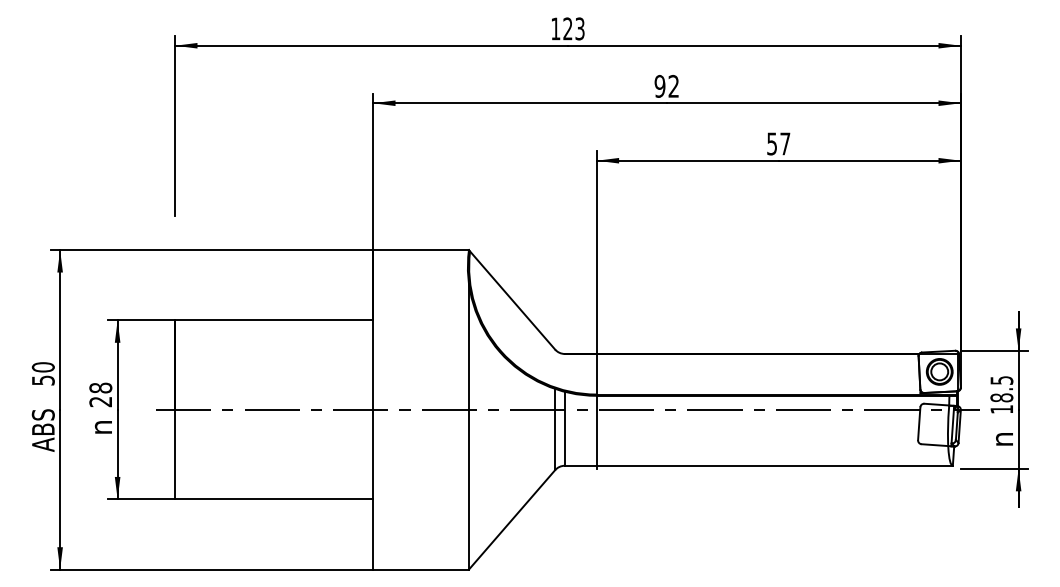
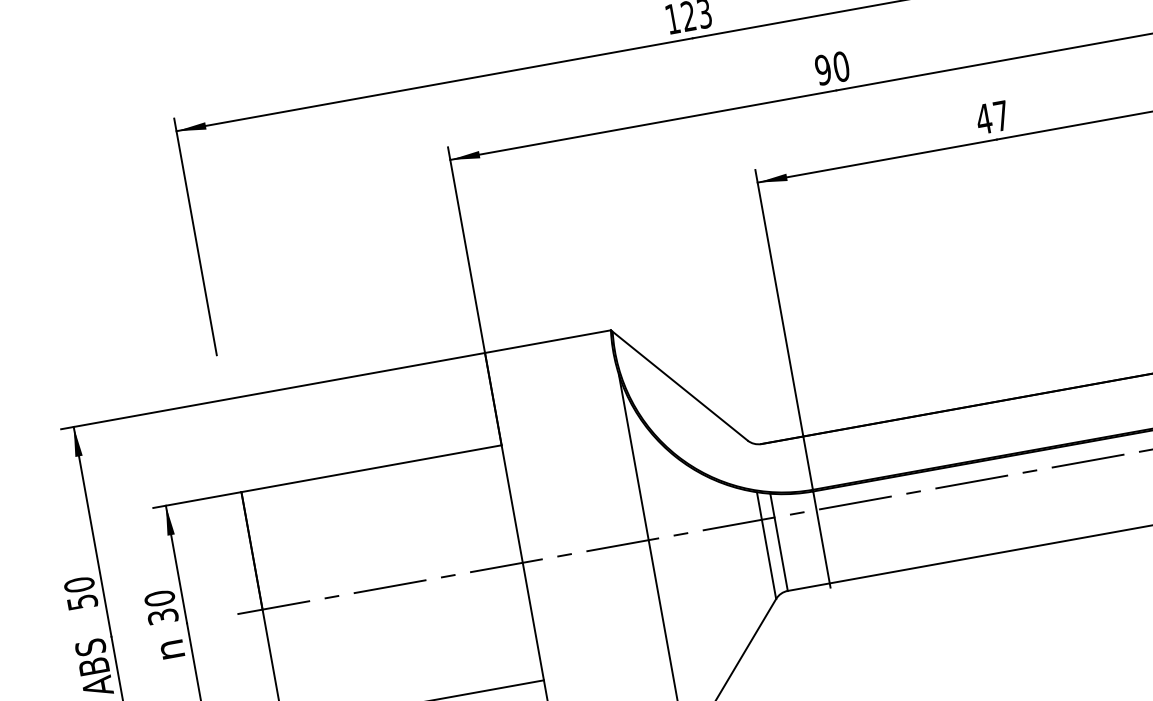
text: (673, 86) -> (840, 66), 92 -> 90
text: (771, 143) -> (983, 118), 57 -> 47
text: (100, 394) -> (160, 607), 28 -> 30

